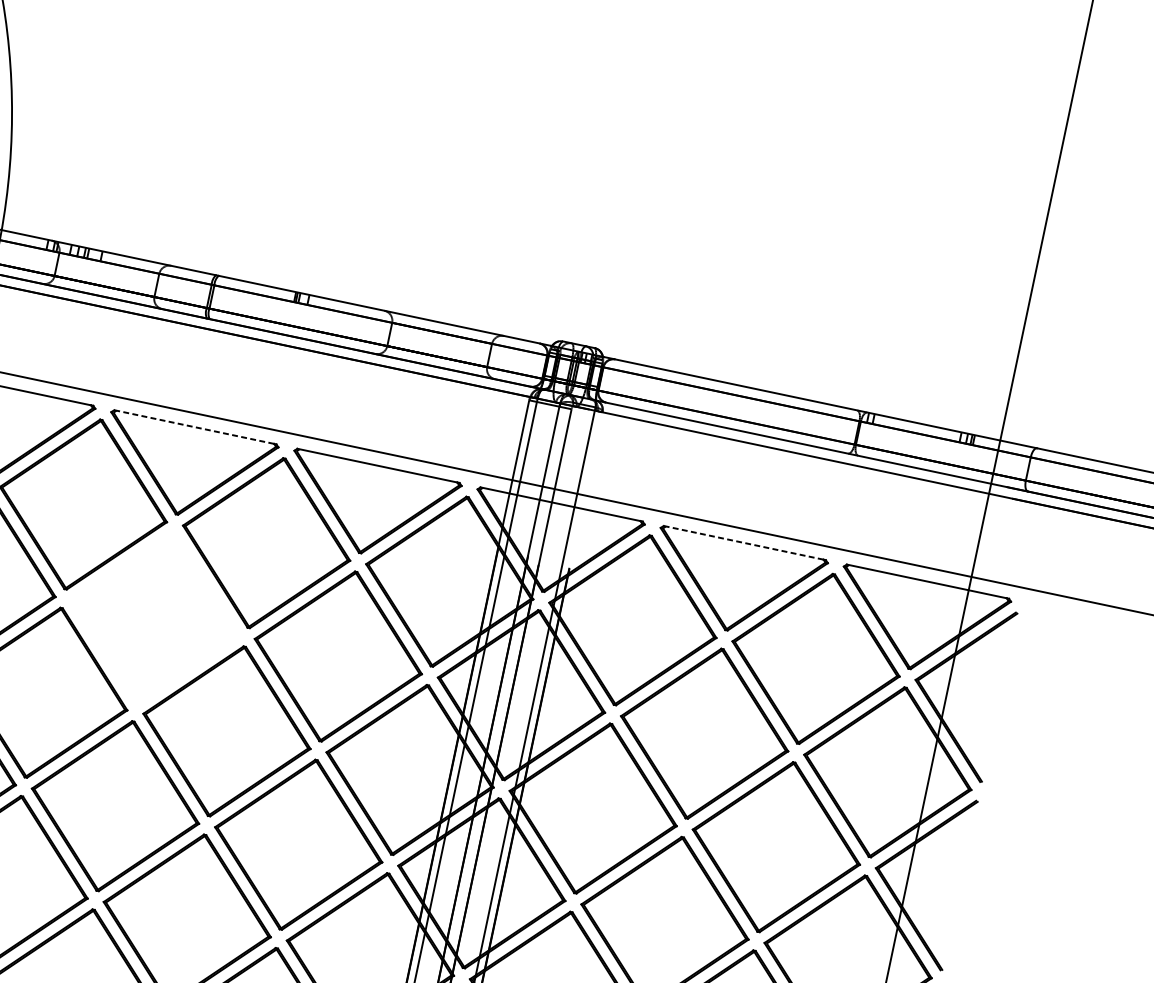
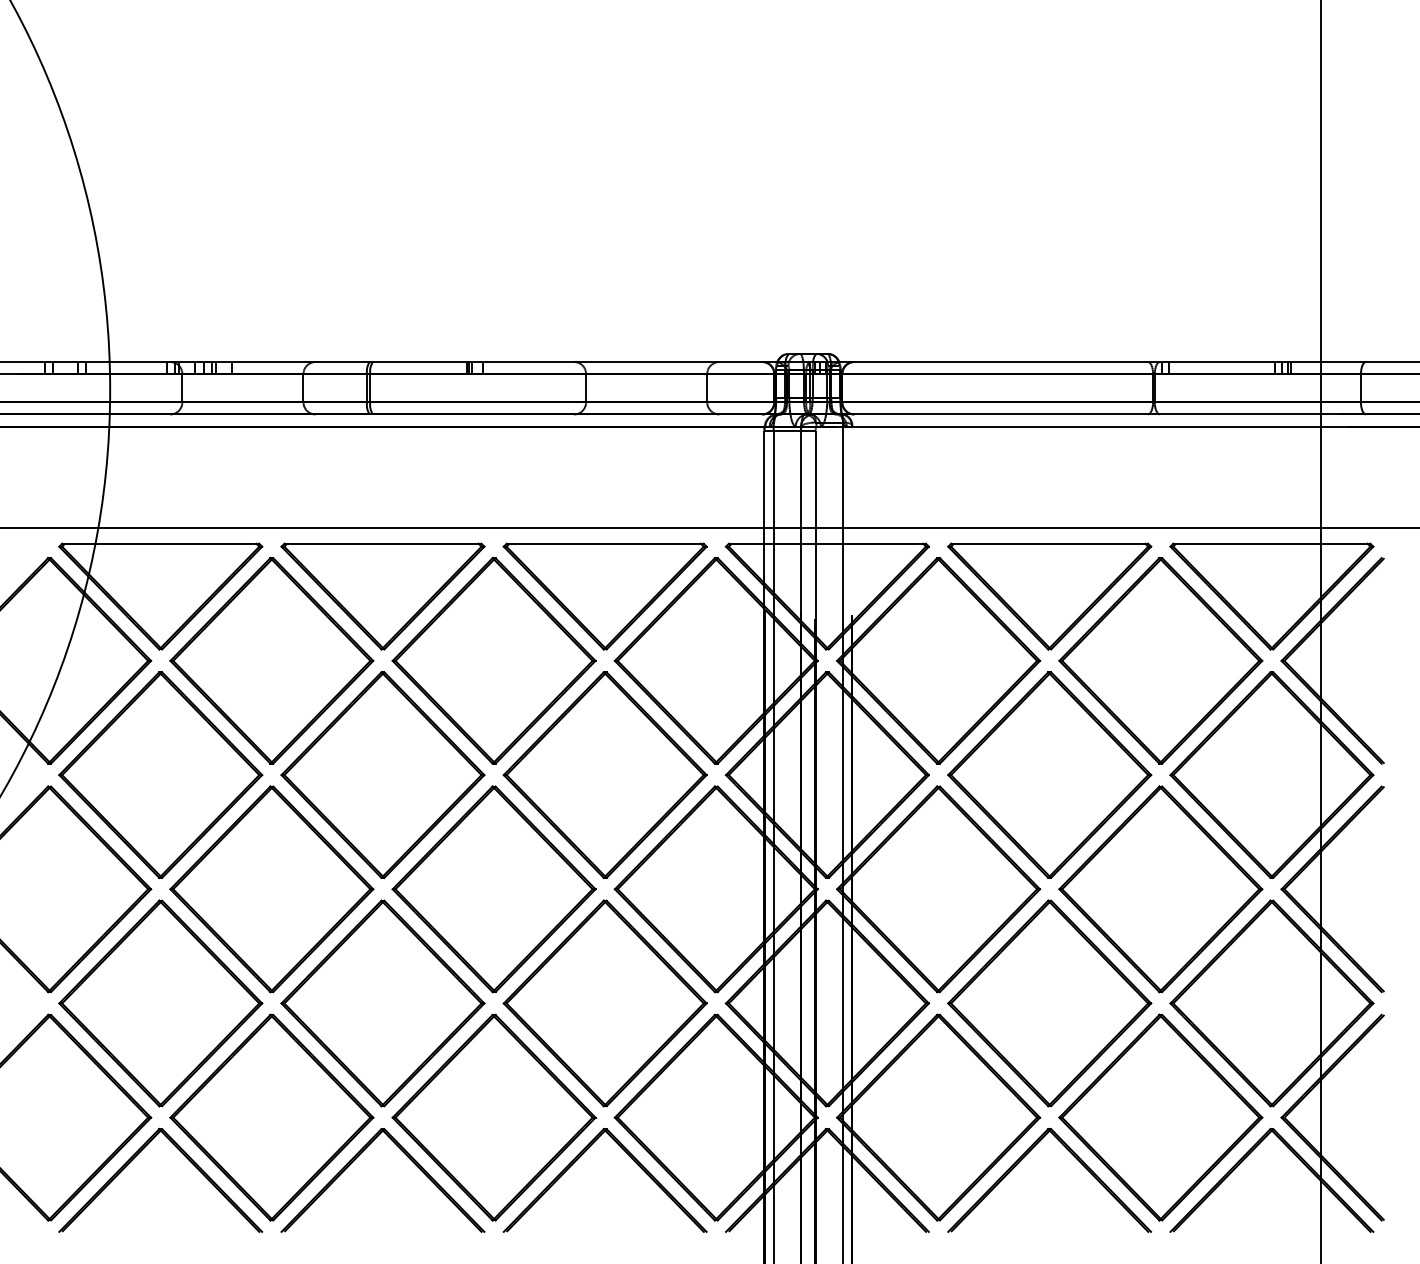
line: (195, 427) -> (382, 543), dashed -> solid
line: (743, 542) -> (1048, 543), dashed -> solid
part: (154, 618) -> (382, 775), added

